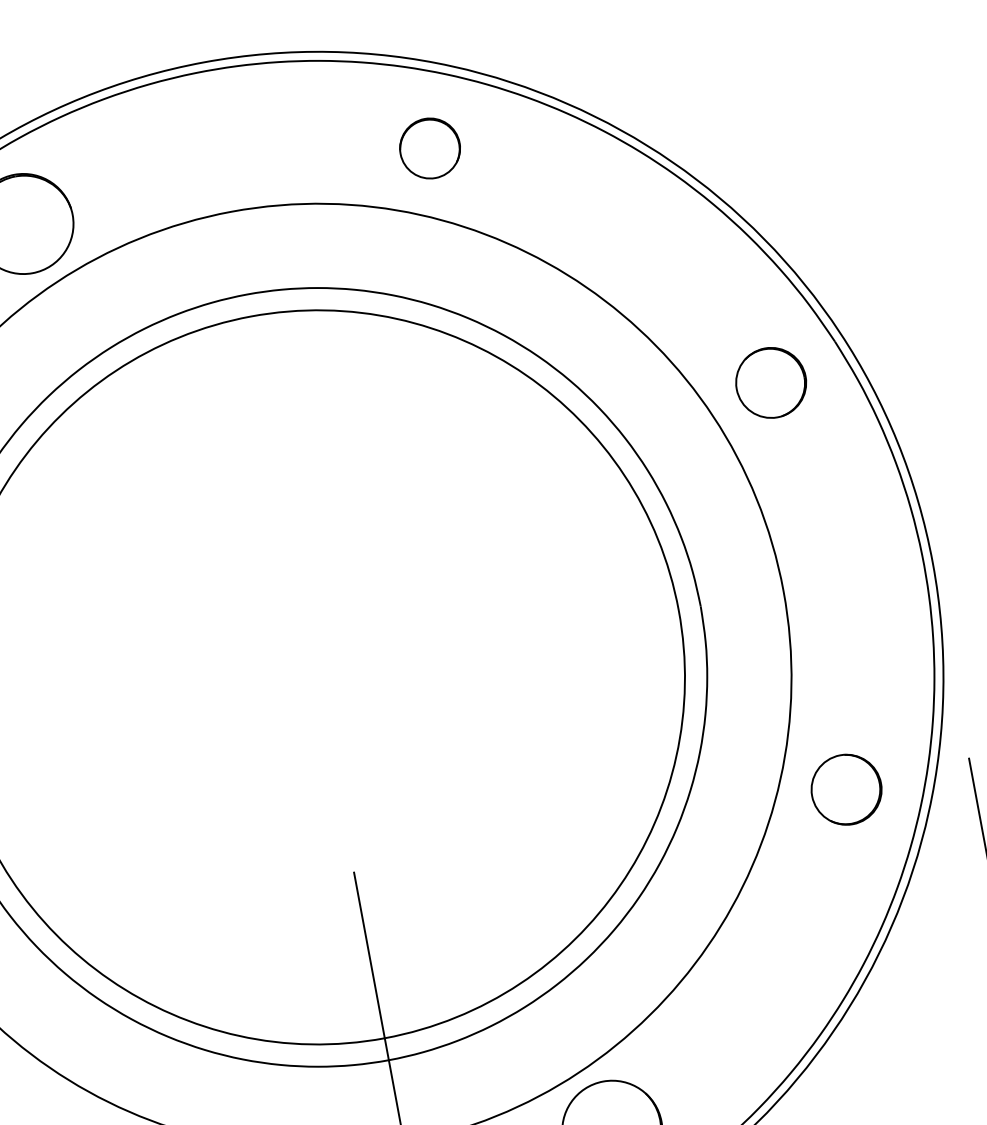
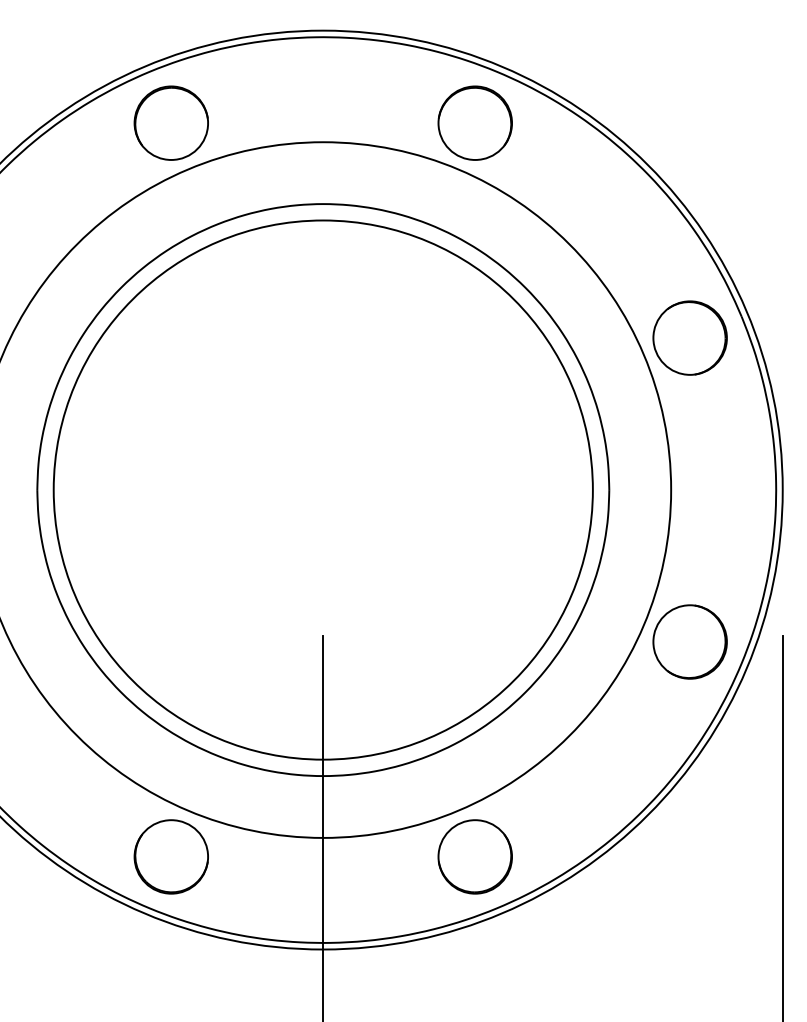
part: (429, 147) -> (474, 122), size x1.67
circle: (770, 382) -> (689, 337), size x1.43
circle: (845, 789) -> (689, 641), size x1.43

